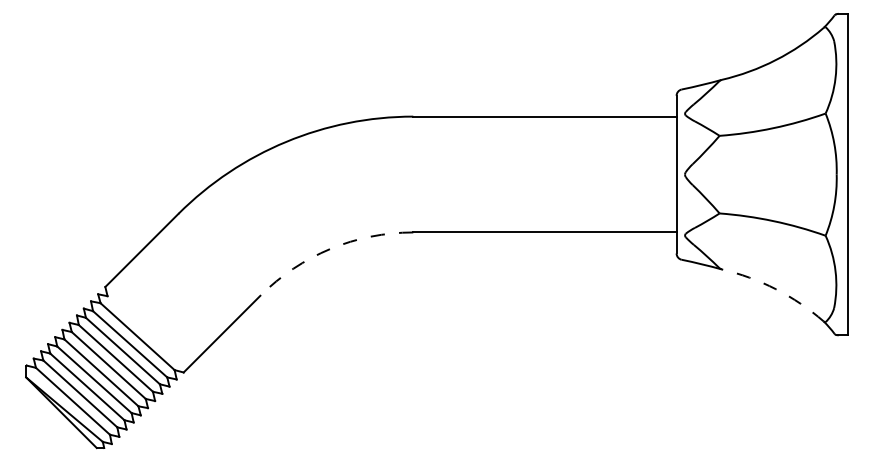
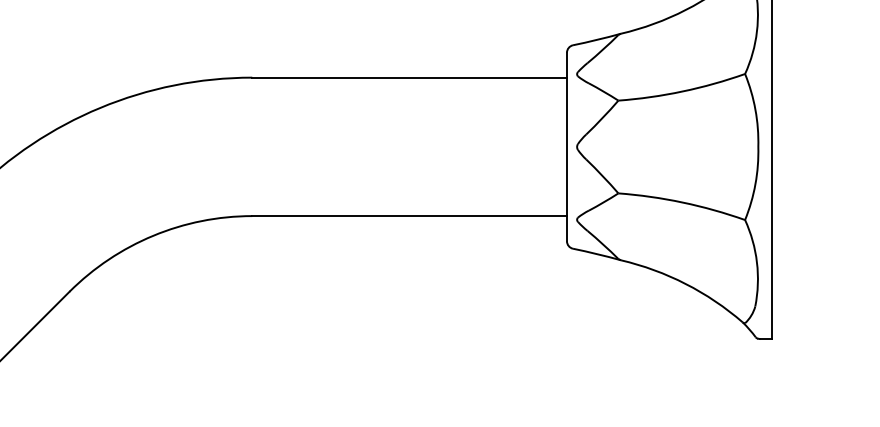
arc: (330, 248) -> (153, 235), dashed -> solid
arc: (775, 289) -> (685, 284), dashed -> solid

